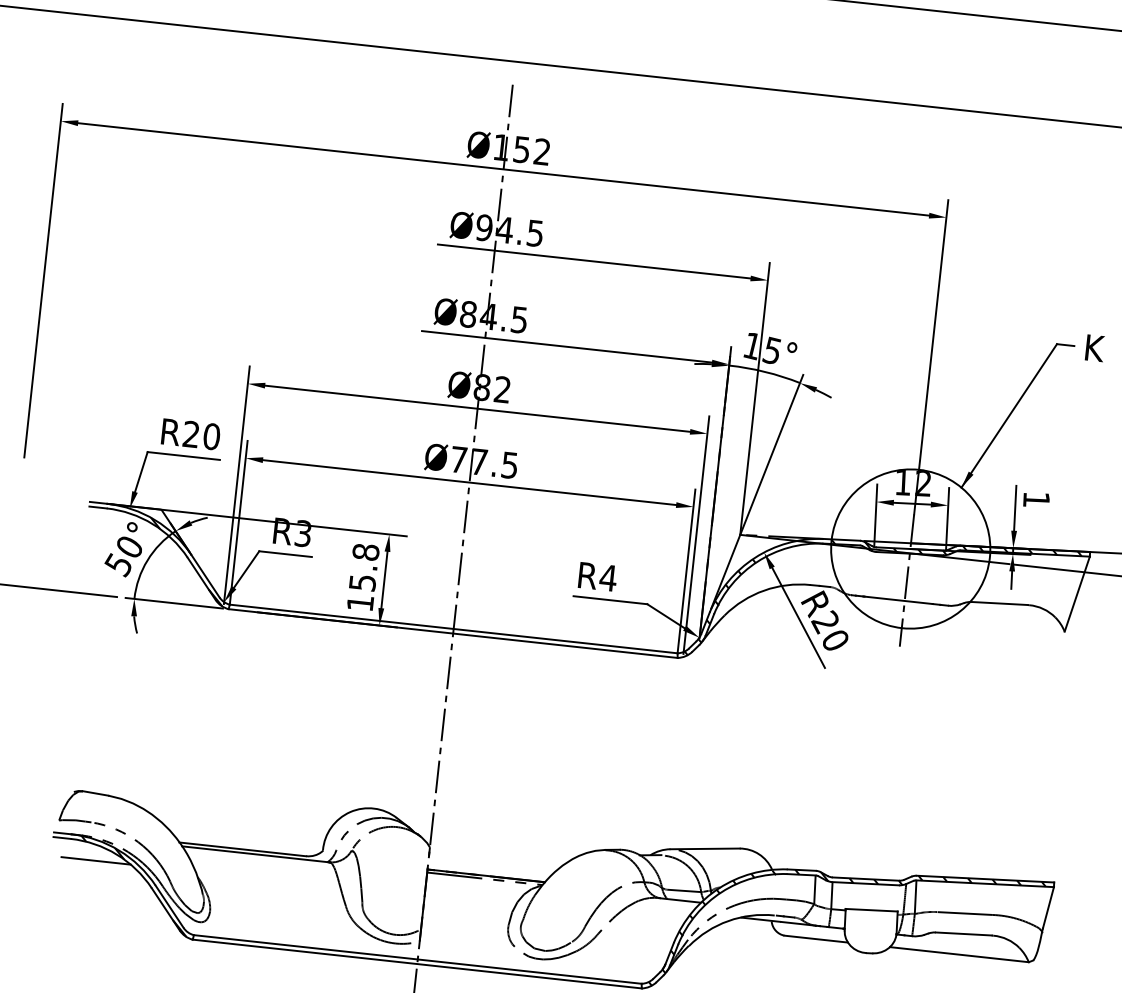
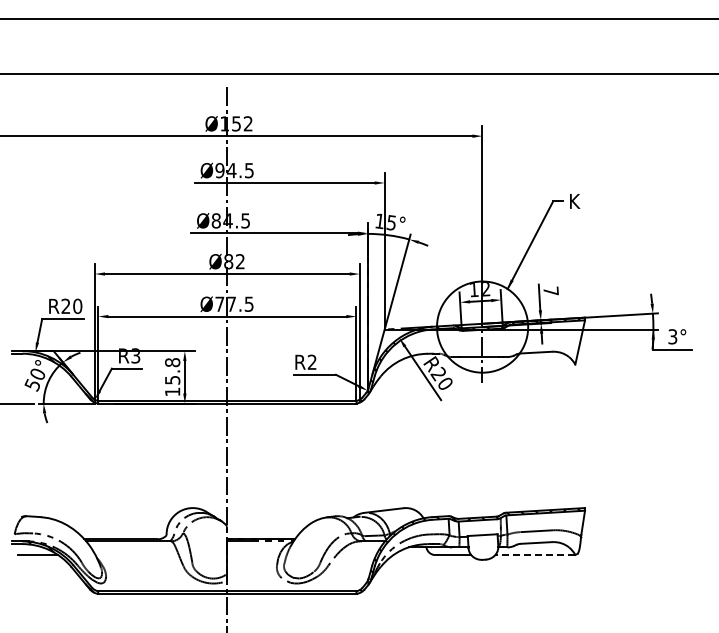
text: (1035, 498) -> (550, 290), 1 -> 7
text: (608, 576) -> (312, 361), R4 -> R2
line: (959, 955) -> (535, 555), solid -> dashed

